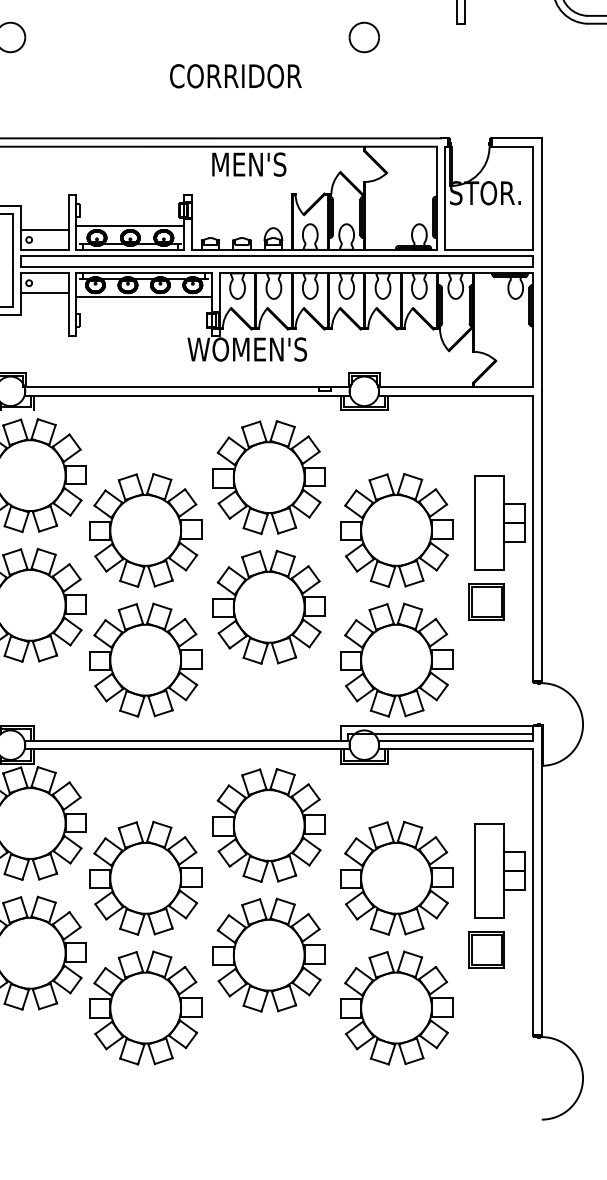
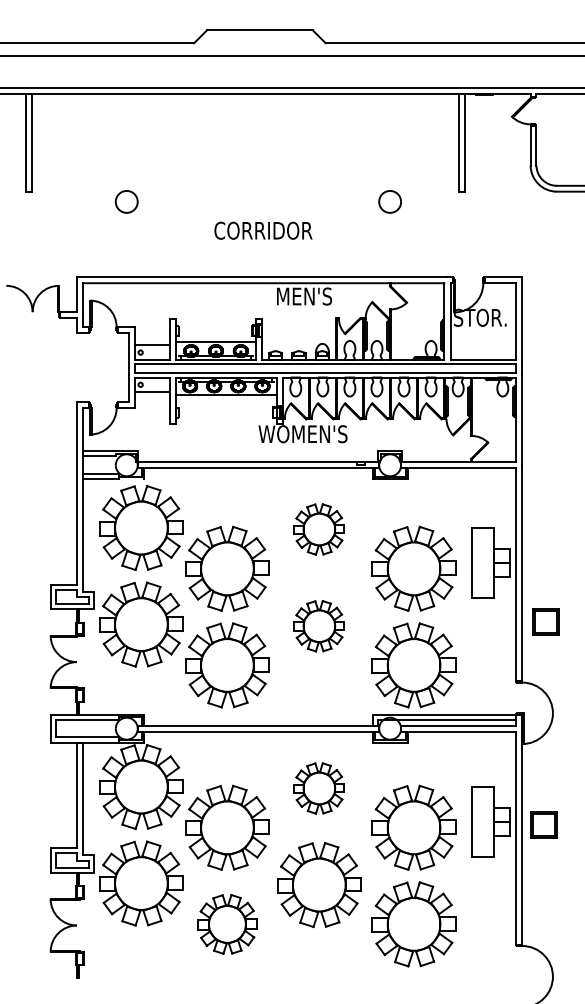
text: (235, 75) -> (263, 230), moved
part: (269, 477) -> (319, 529), size x0.6
part: (485, 601) -> (545, 621), moved
part: (269, 607) -> (319, 626), size x0.6
part: (269, 825) -> (319, 788), size x0.6
part: (485, 949) -> (543, 824), moved
part: (145, 1008) -> (227, 924), size x0.7

